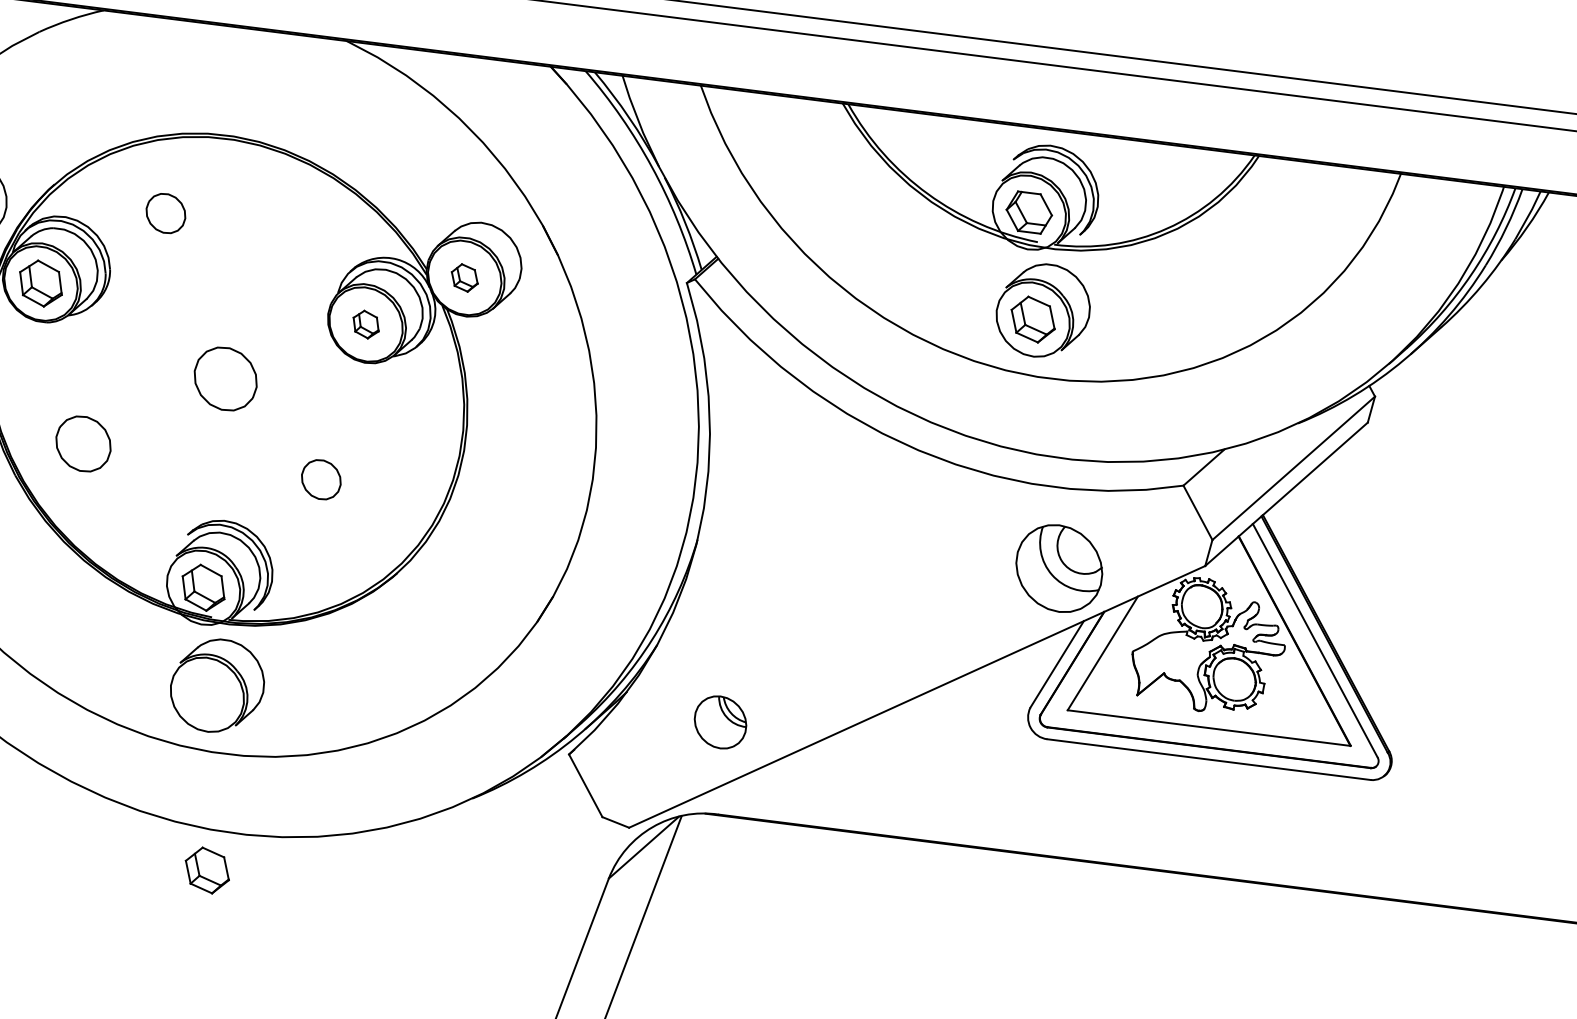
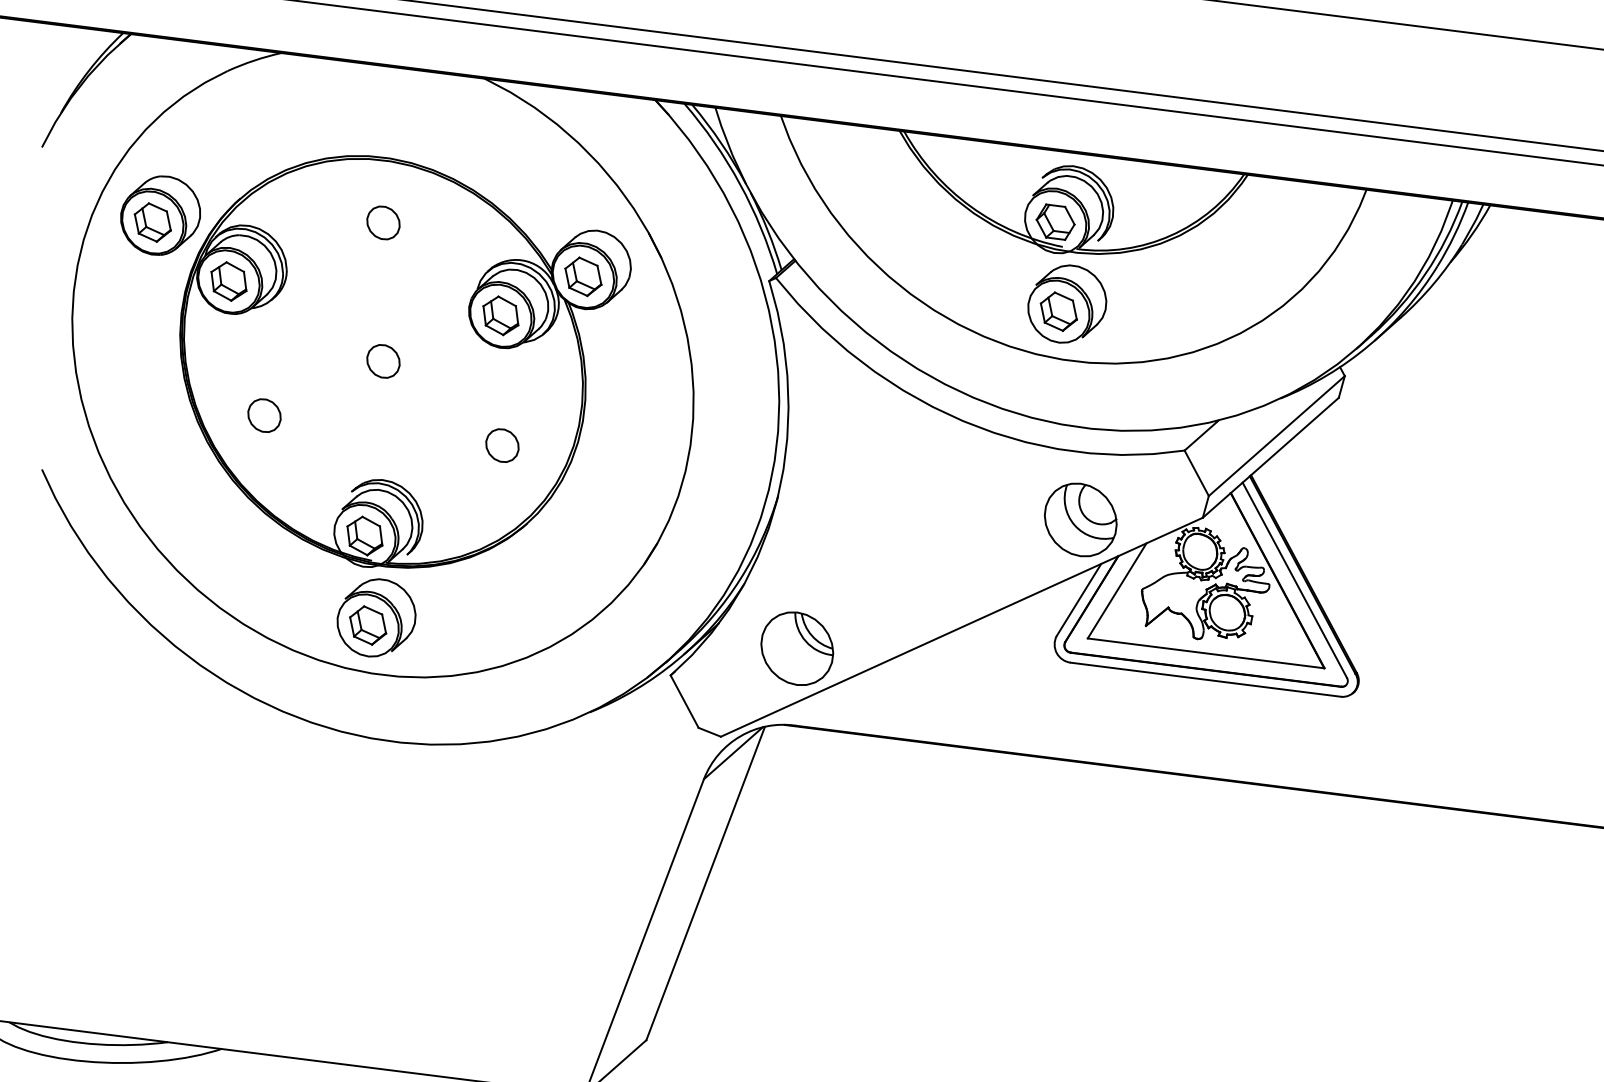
part: (165, 212) -> (383, 222), moved
part: (464, 277) -> (583, 276), size x1.67
part: (365, 324) -> (500, 315), size x1.67
part: (225, 379) -> (383, 361), size x0.62
part: (83, 443) -> (264, 415), size x0.71
part: (321, 479) -> (502, 445), moved
part: (720, 722) -> (797, 648), size x1.67
part: (207, 870) -> (368, 625), moved

